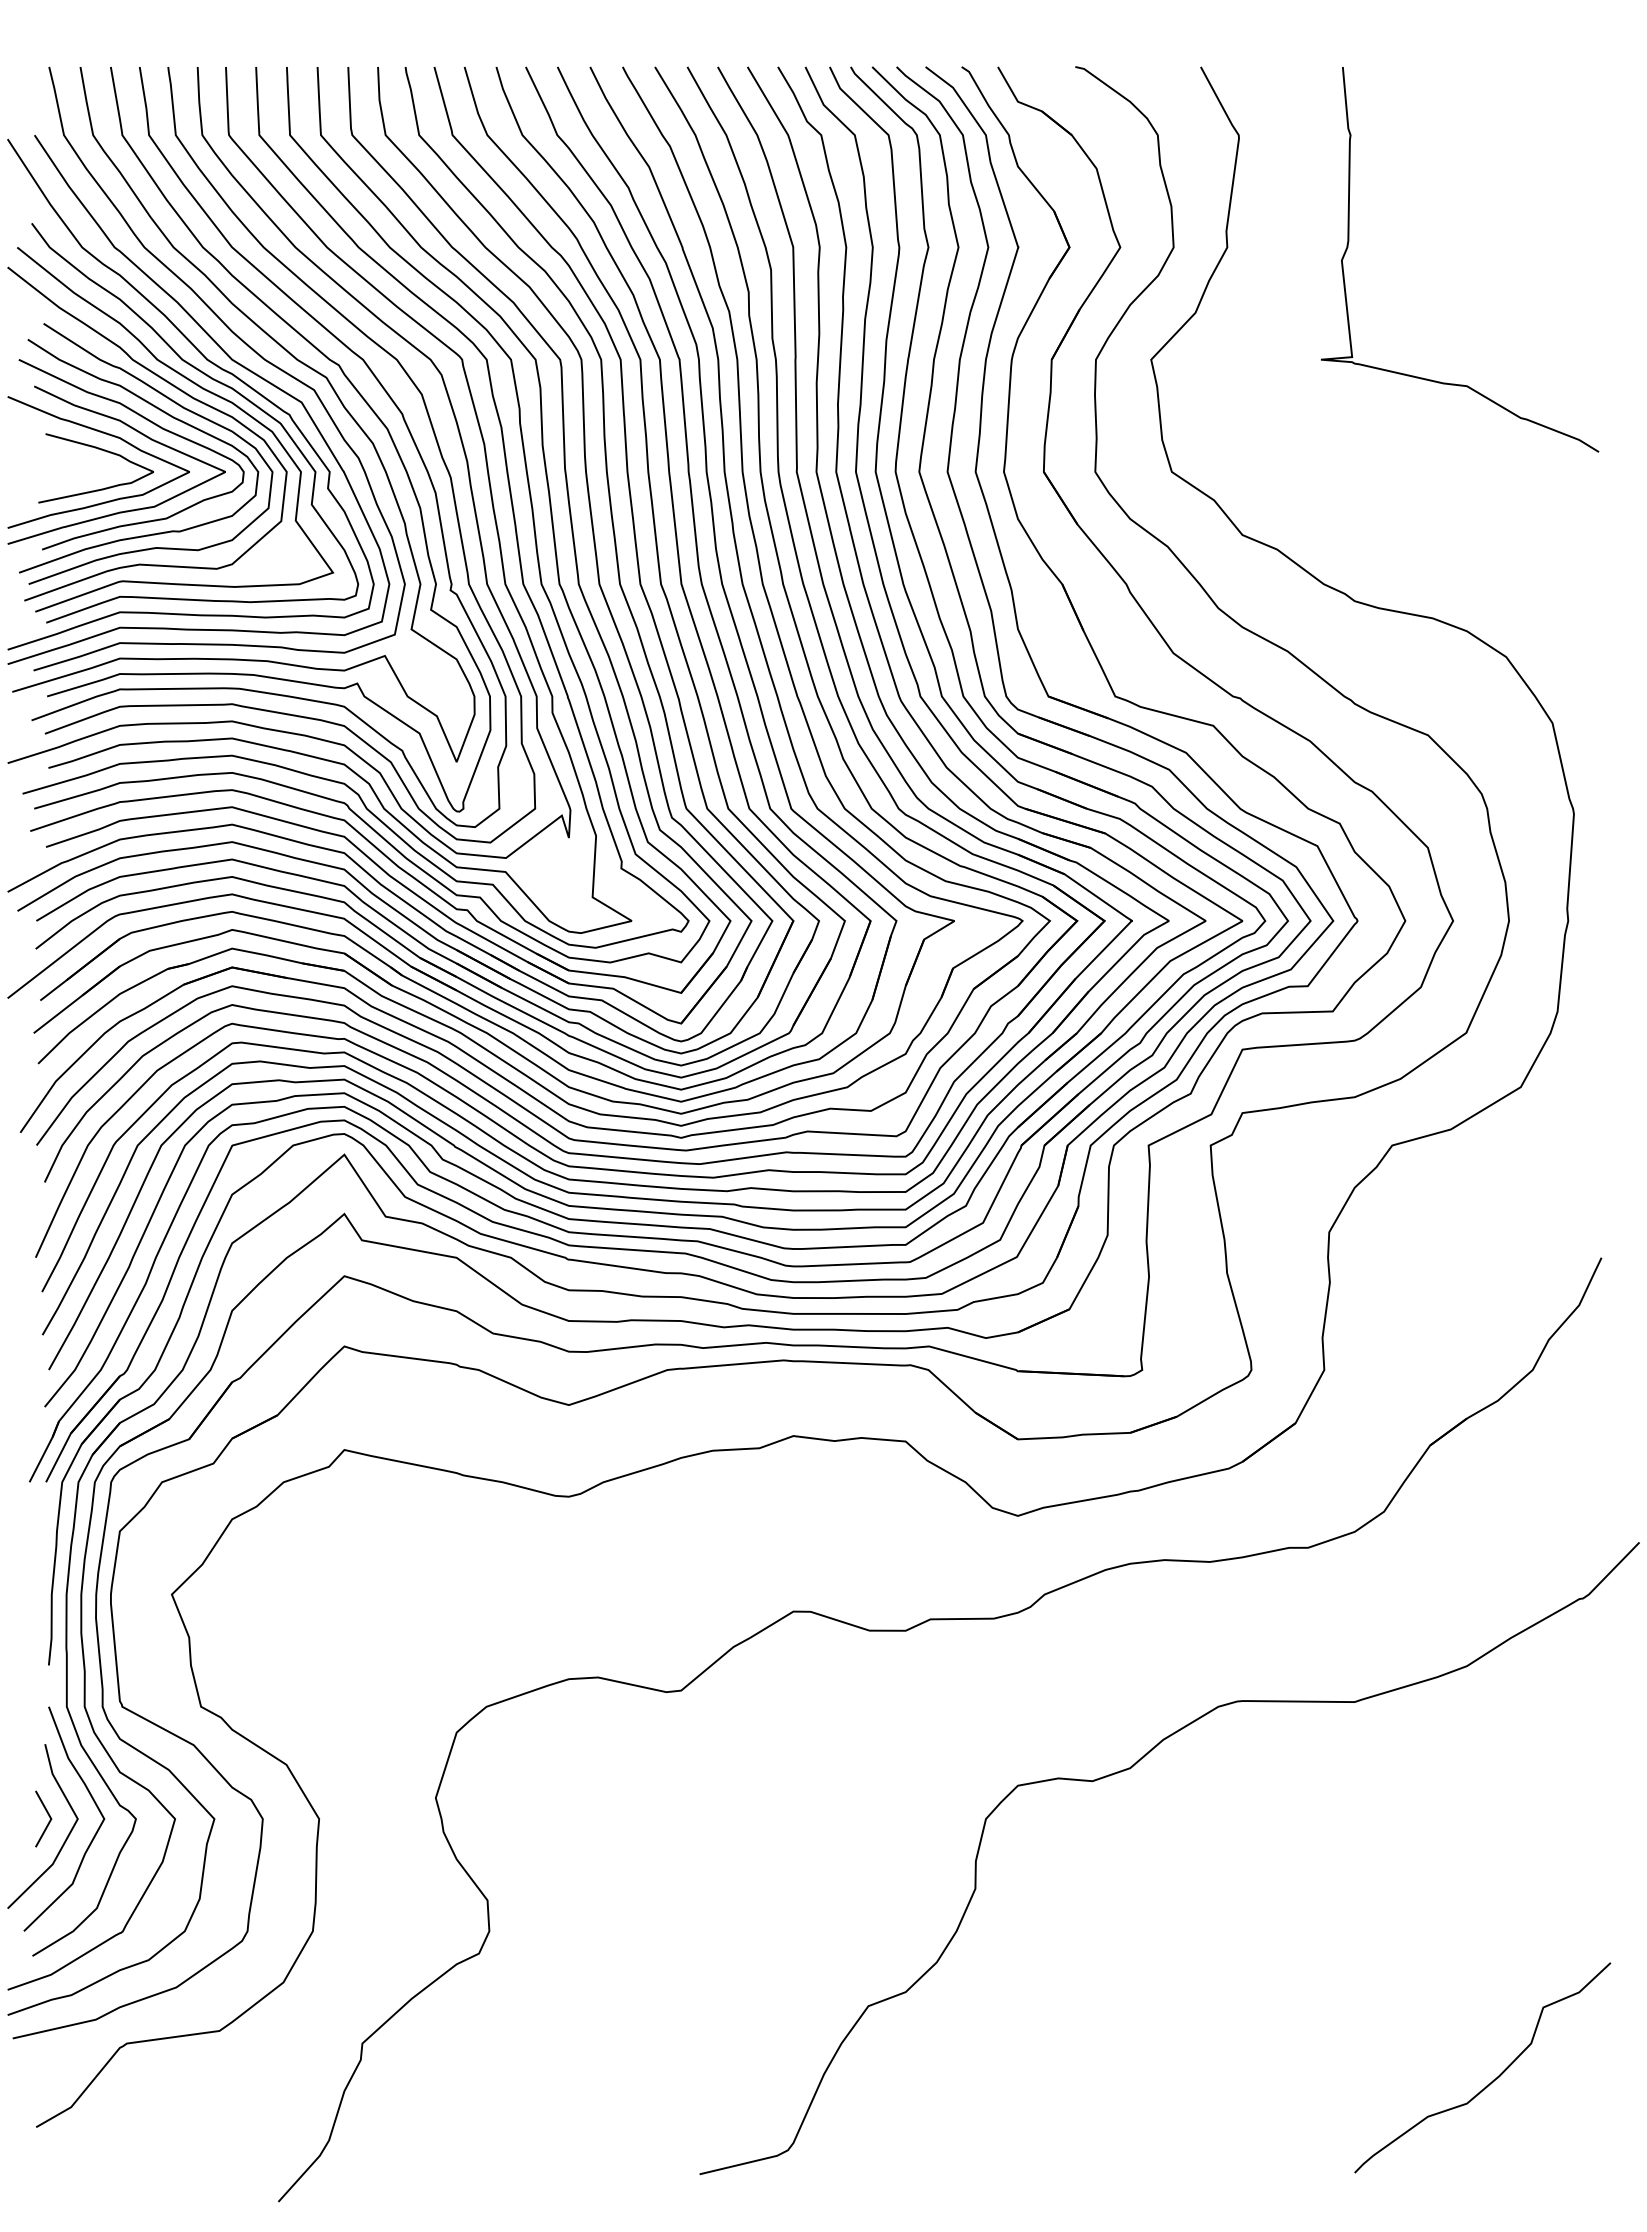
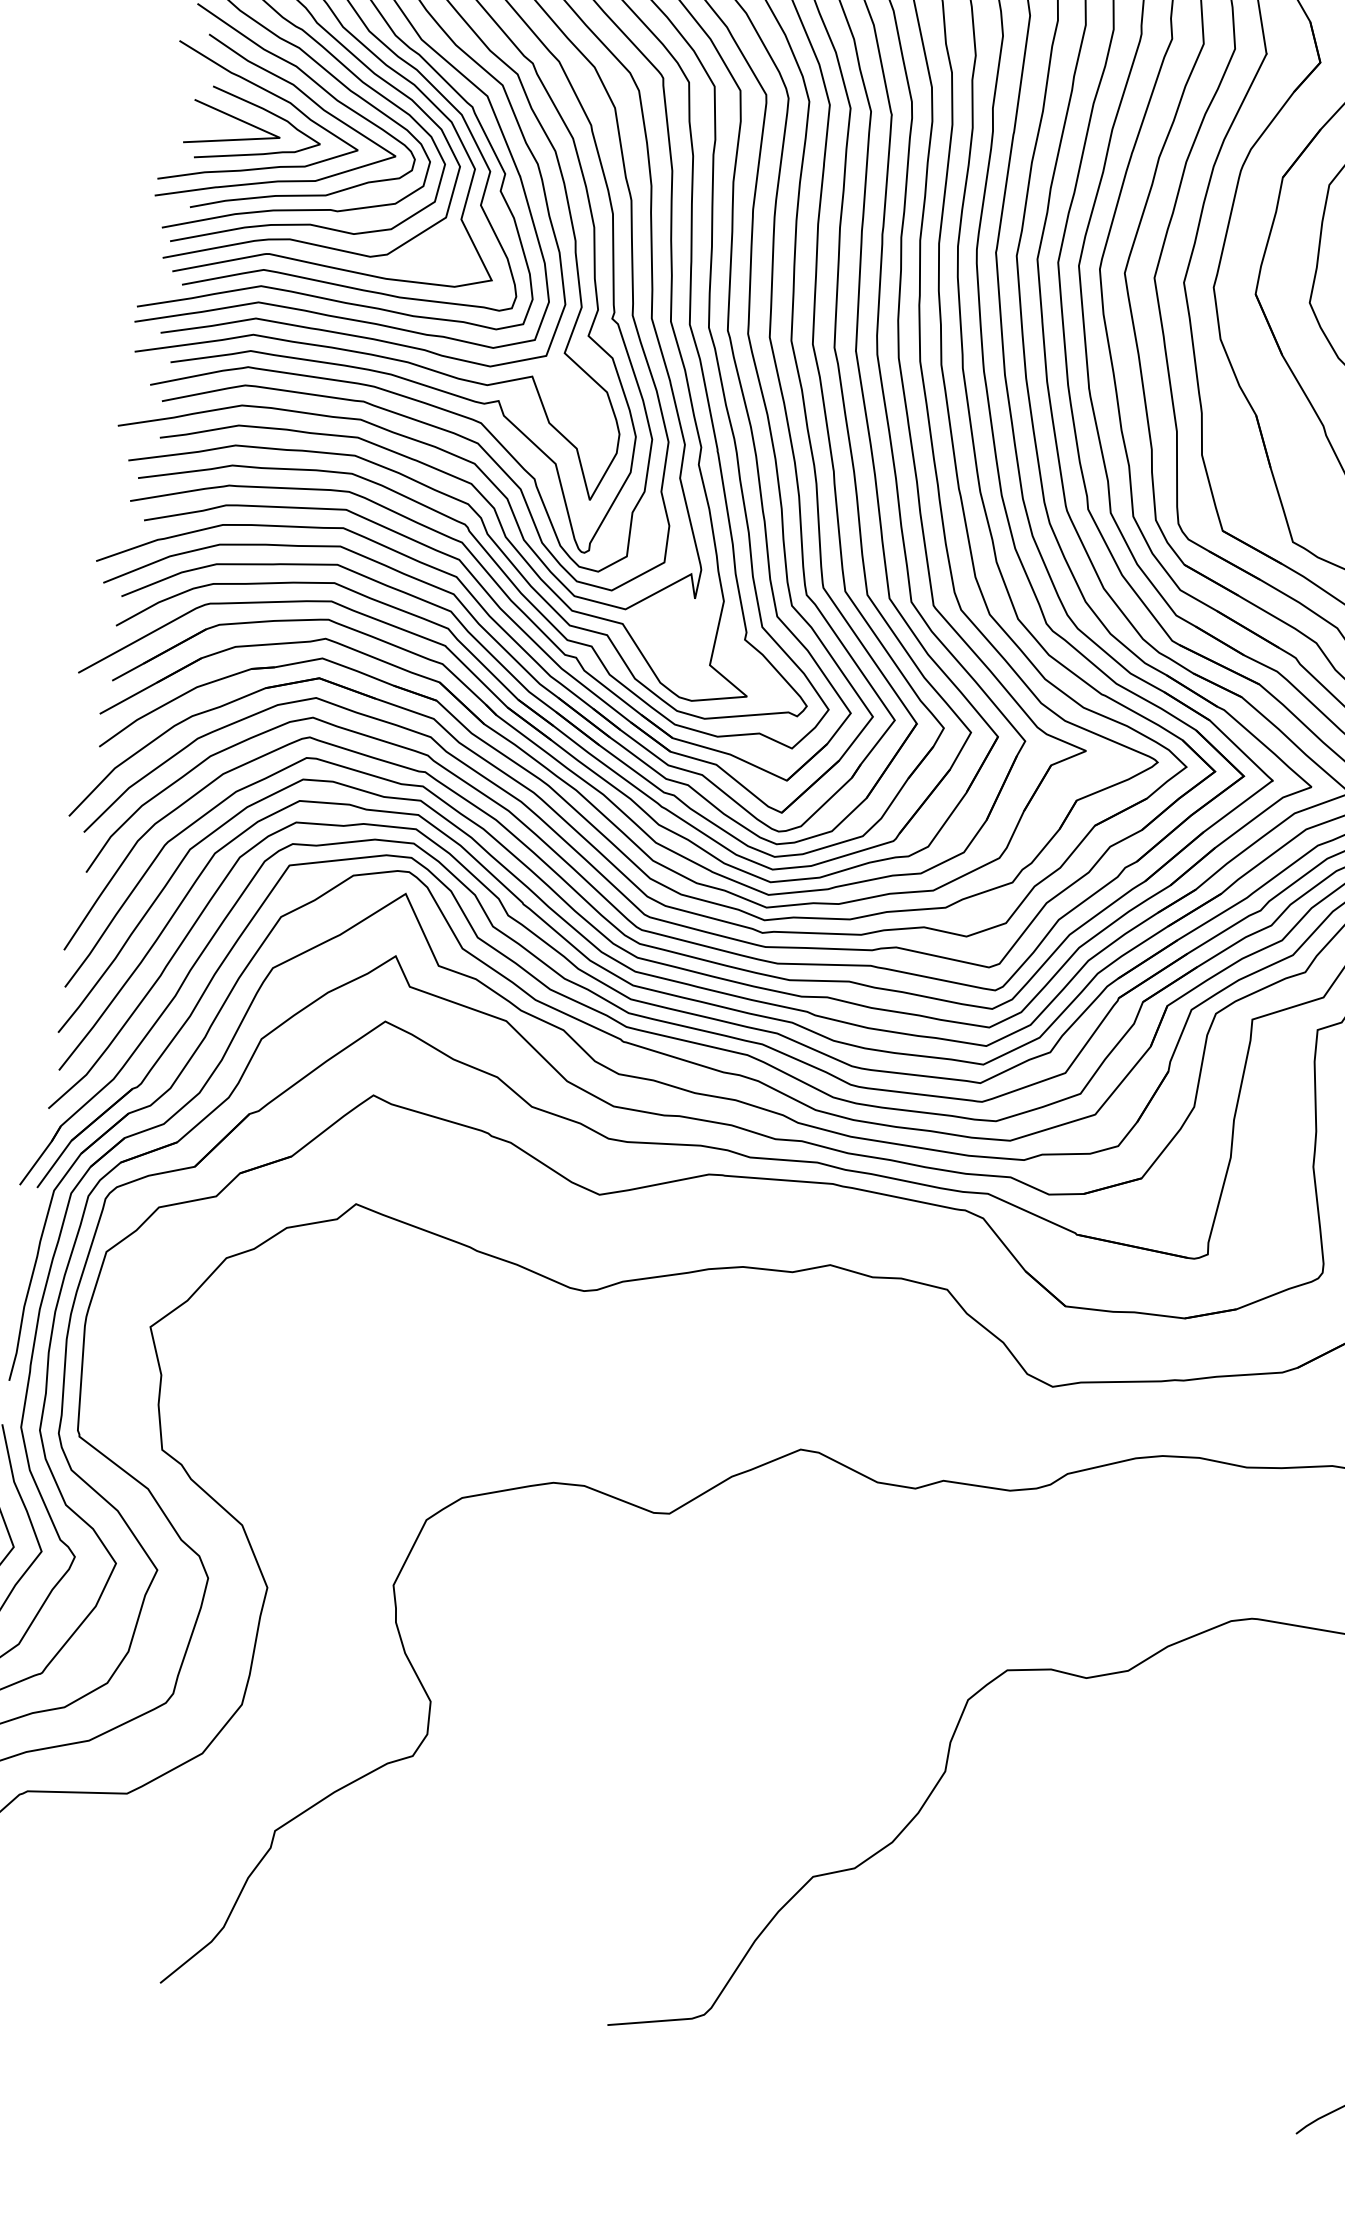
line: (71, 461) -> (235, 119), added

